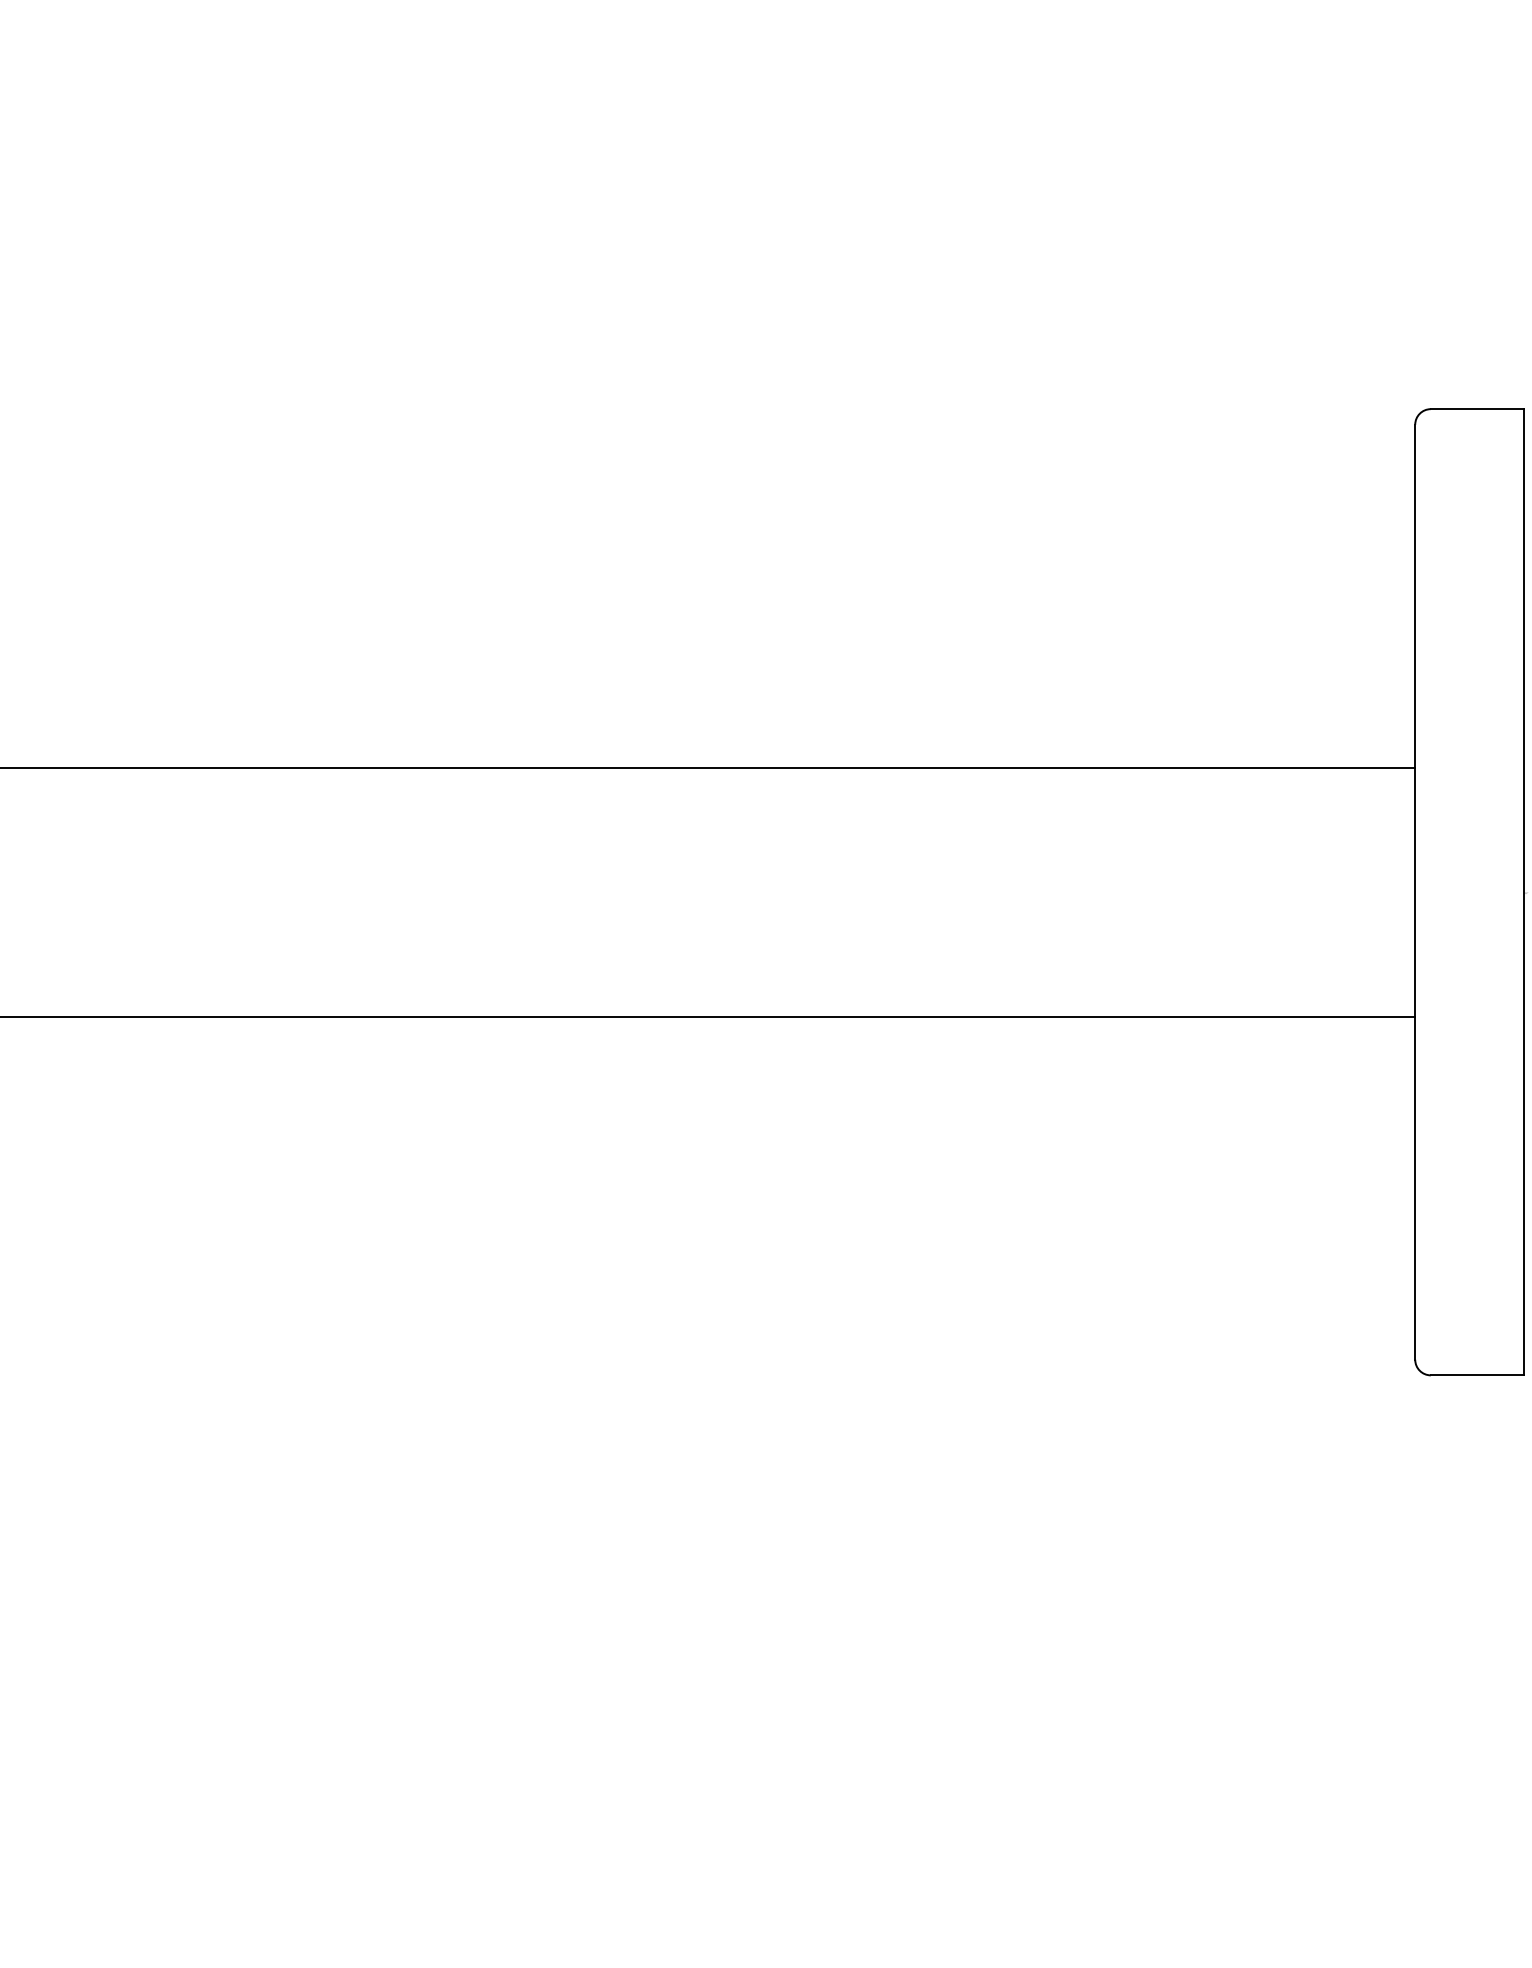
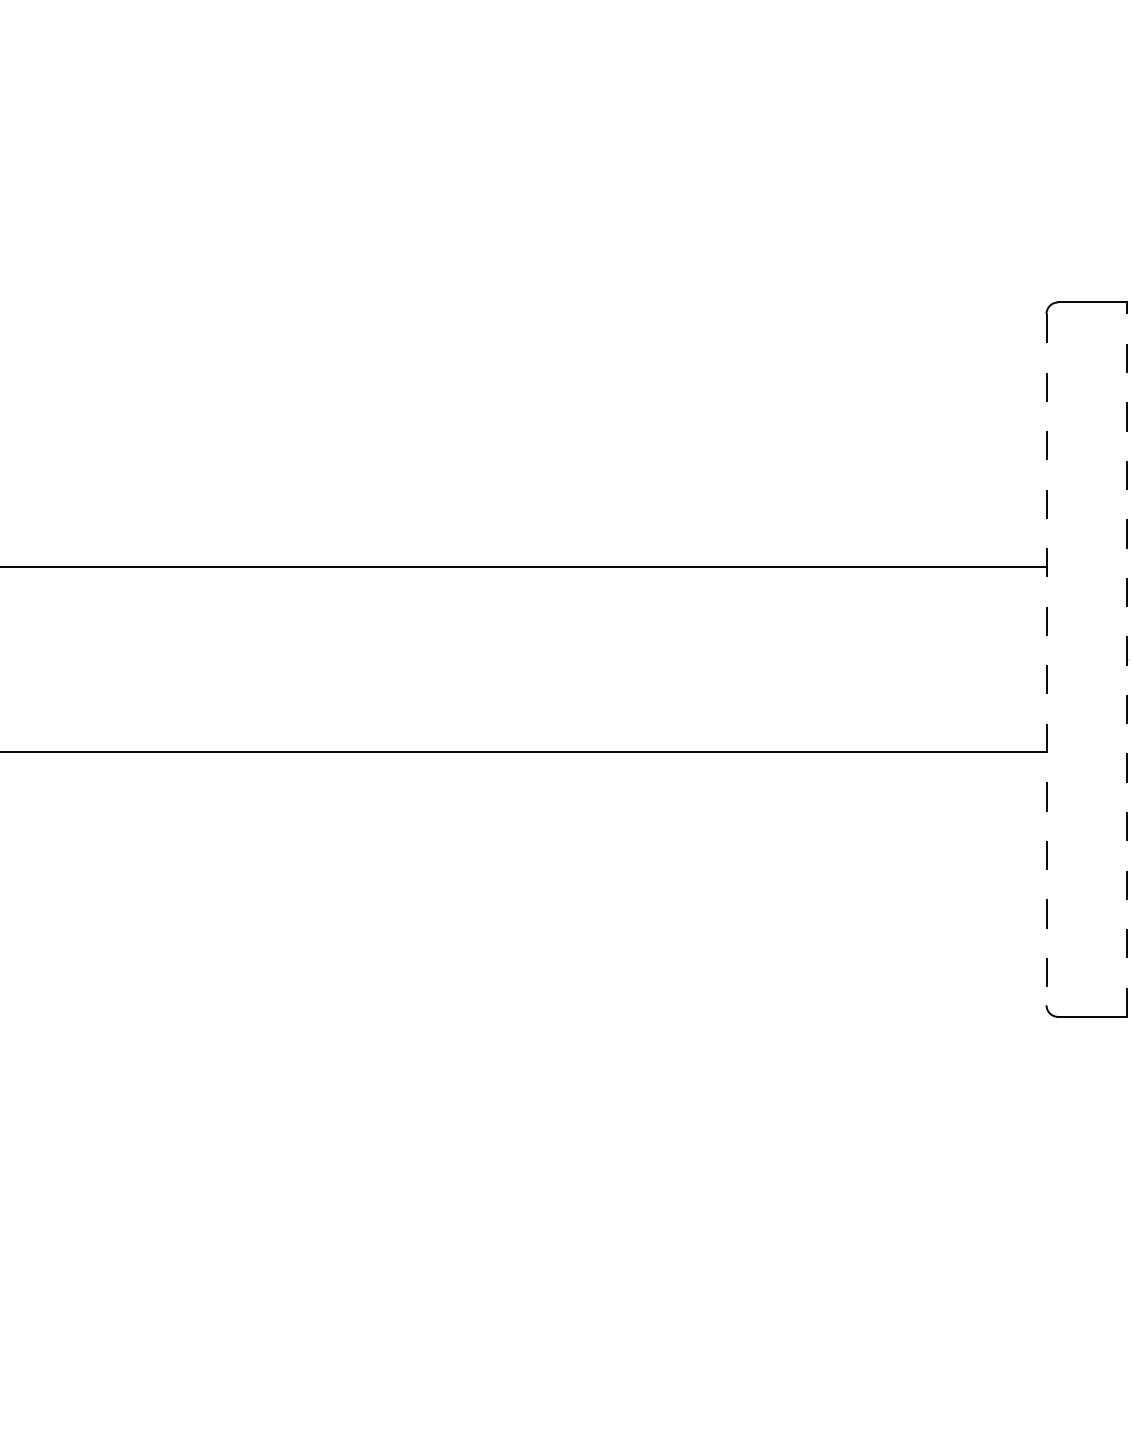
line: (1524, 891) -> (1127, 659), solid -> dashed
line: (1415, 892) -> (1046, 659), solid -> dashed

